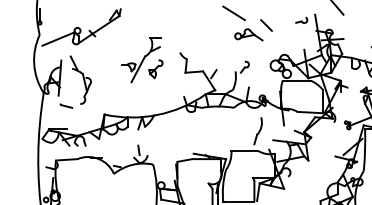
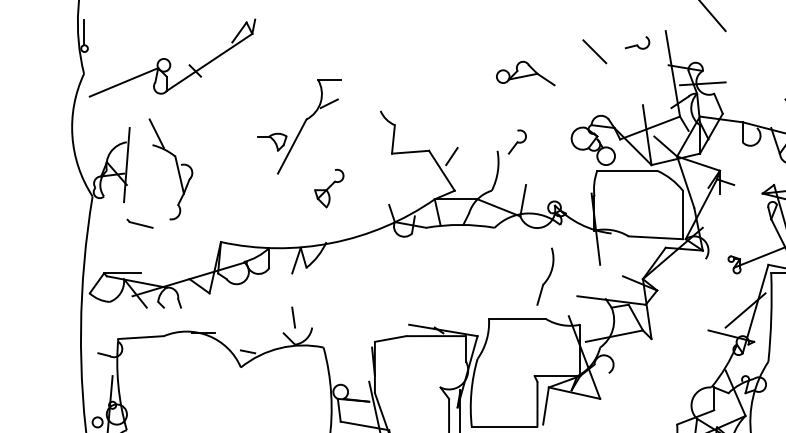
line: (233, 13) -> (493, 28), removed
line: (266, 25) -> (594, 51), moved
part: (155, 69) -> (328, 189), moved

